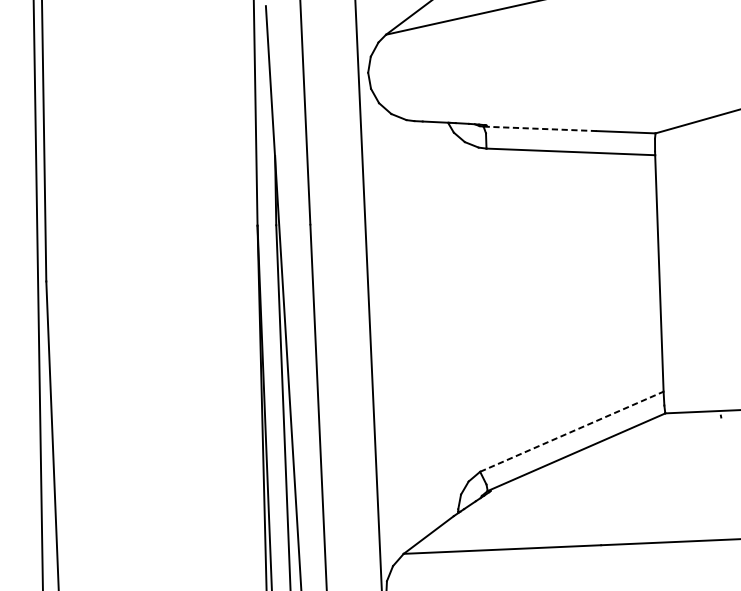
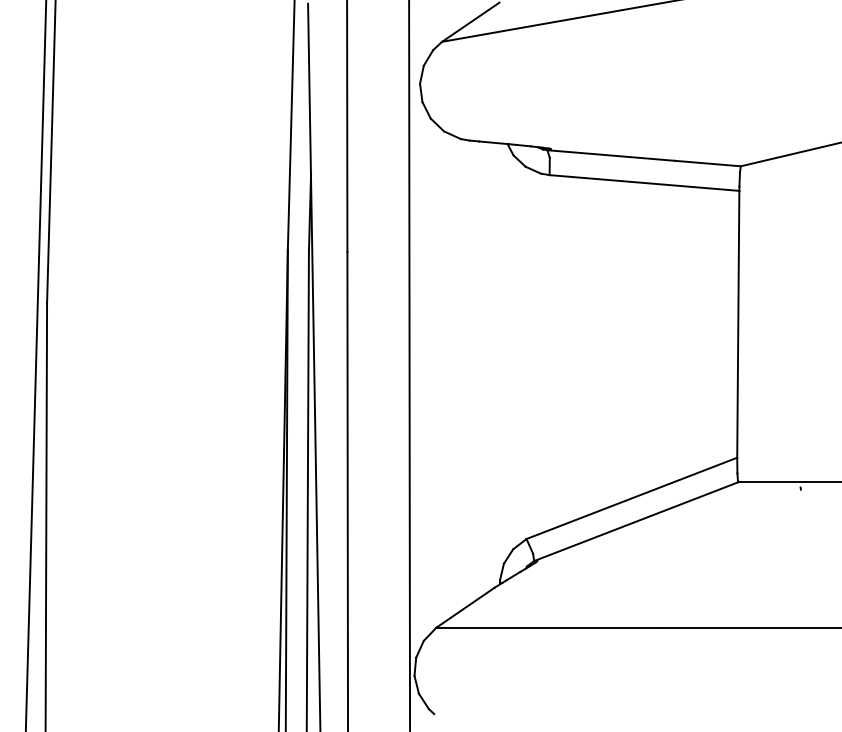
line: (540, 128) -> (611, 155), dashed -> solid
line: (571, 431) -> (631, 498), dashed -> solid

